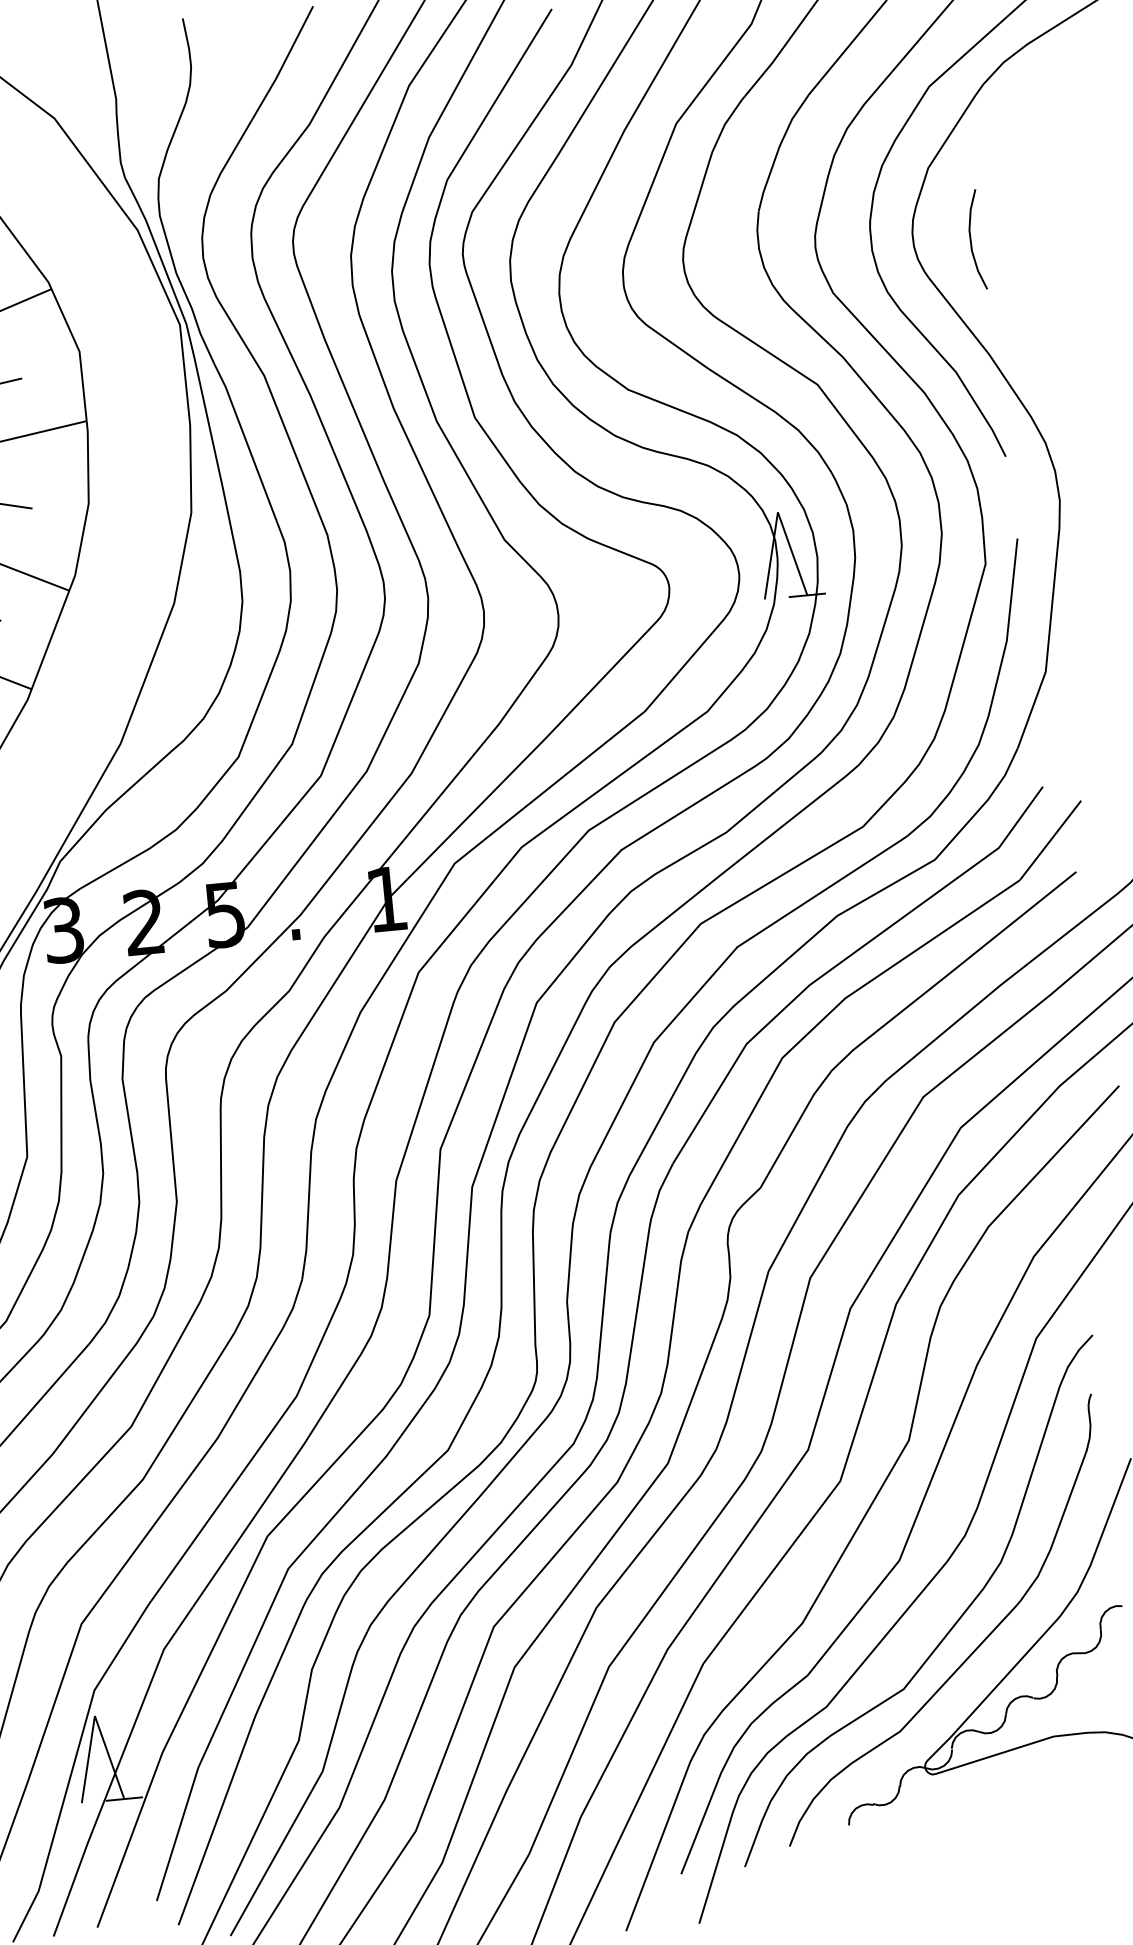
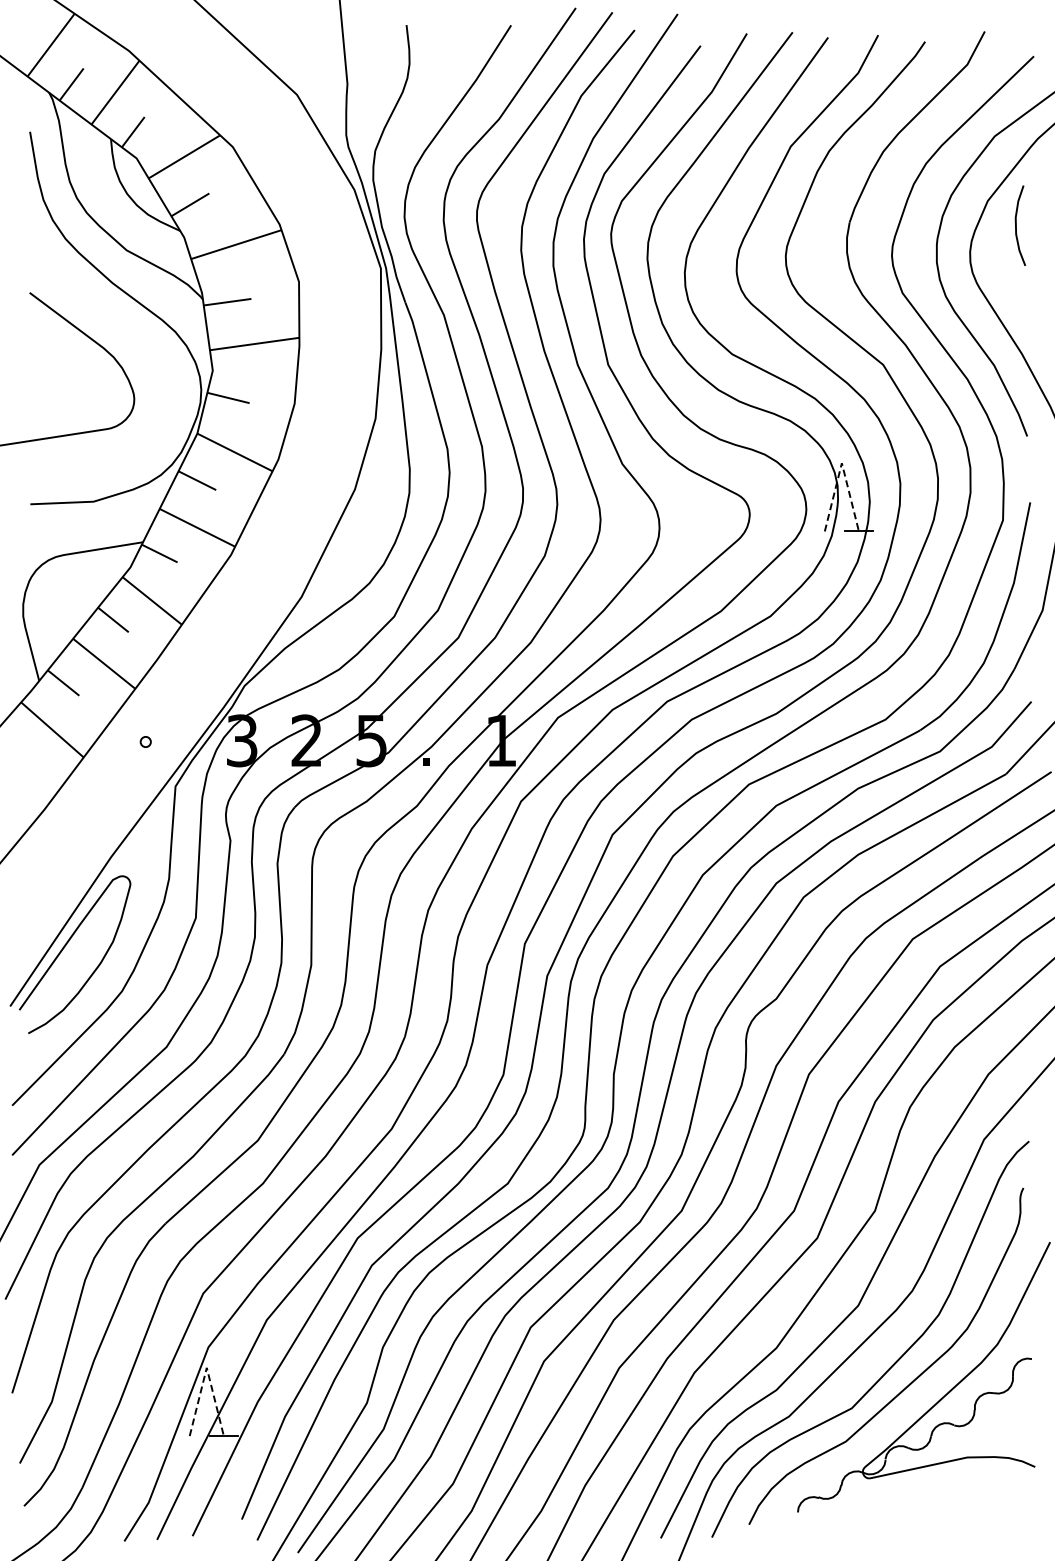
curve: (971, 239) -> (1016, 225), moved
line: (777, 512) -> (841, 463), solid -> dashed
line: (94, 1715) -> (206, 1367), solid -> dashed

